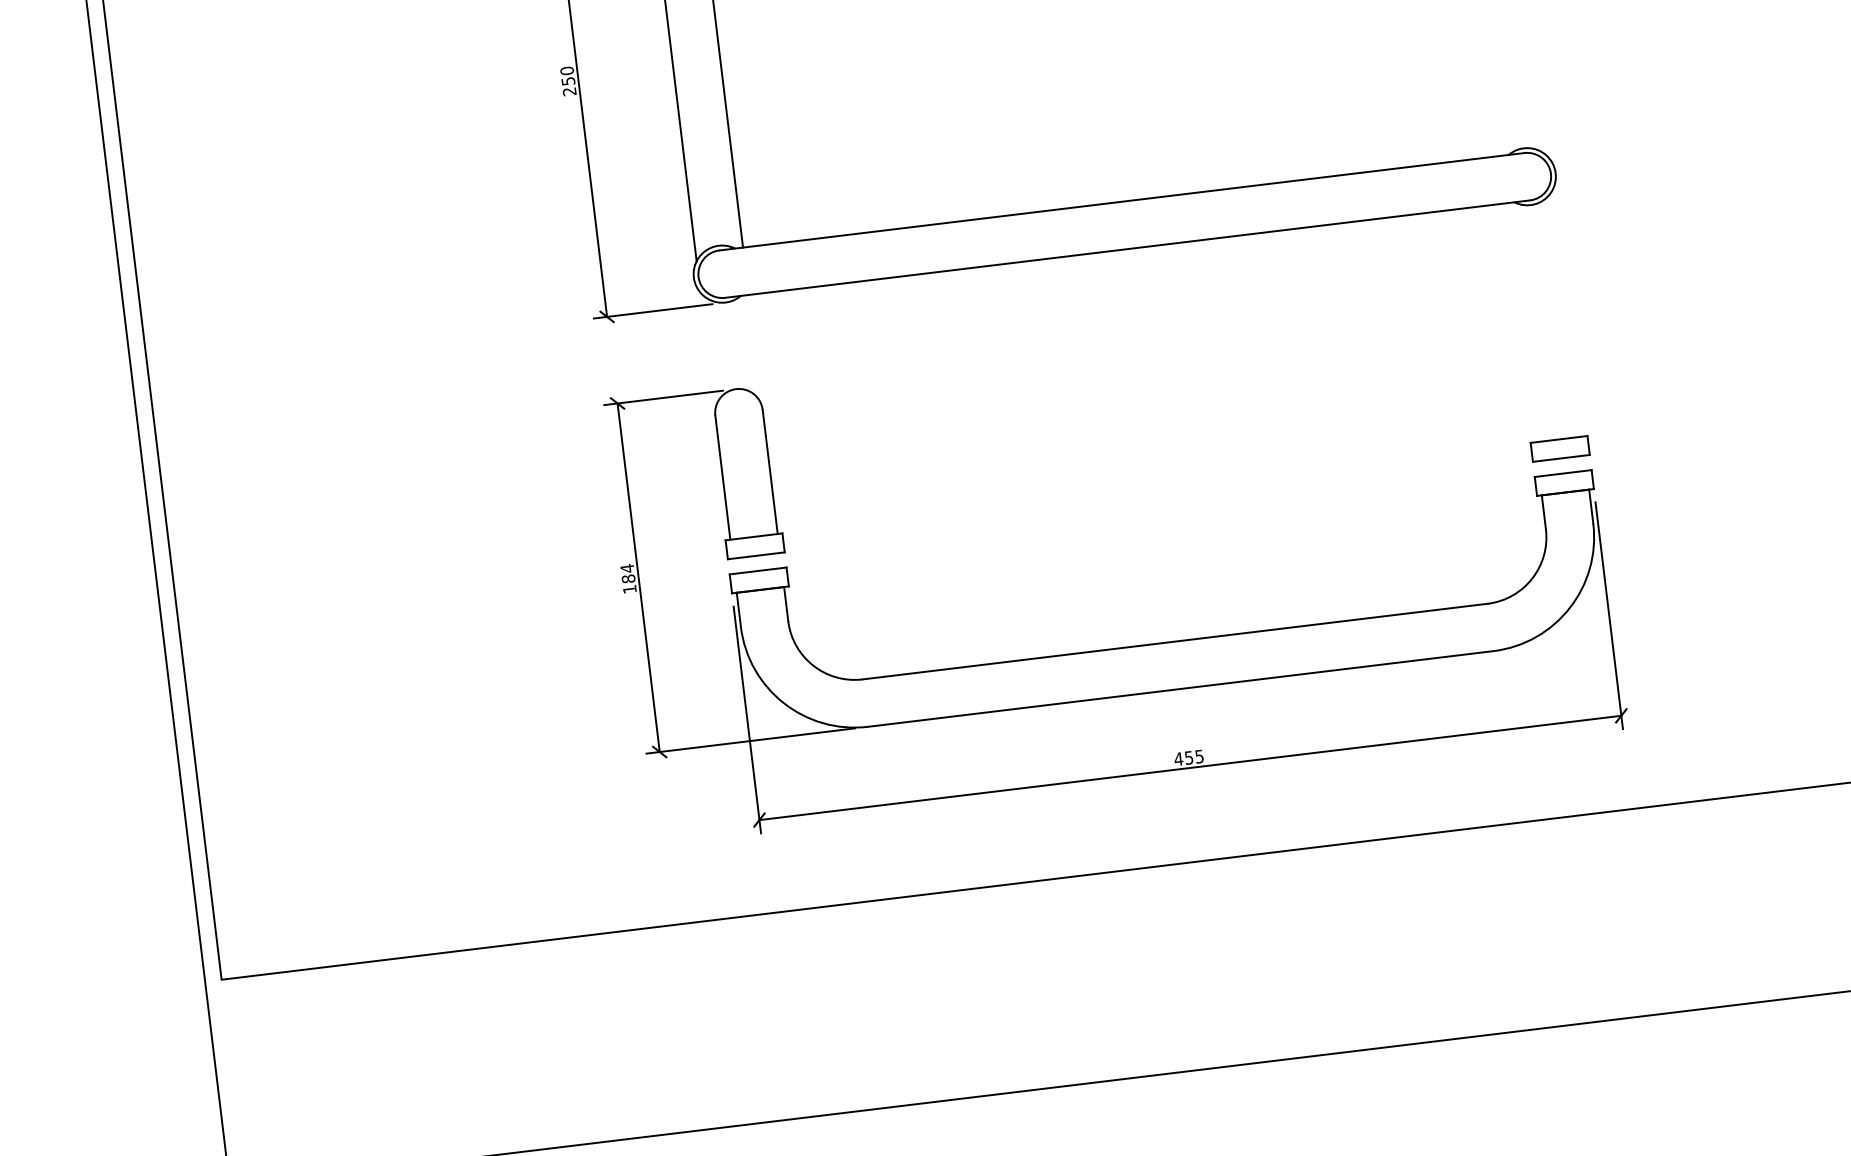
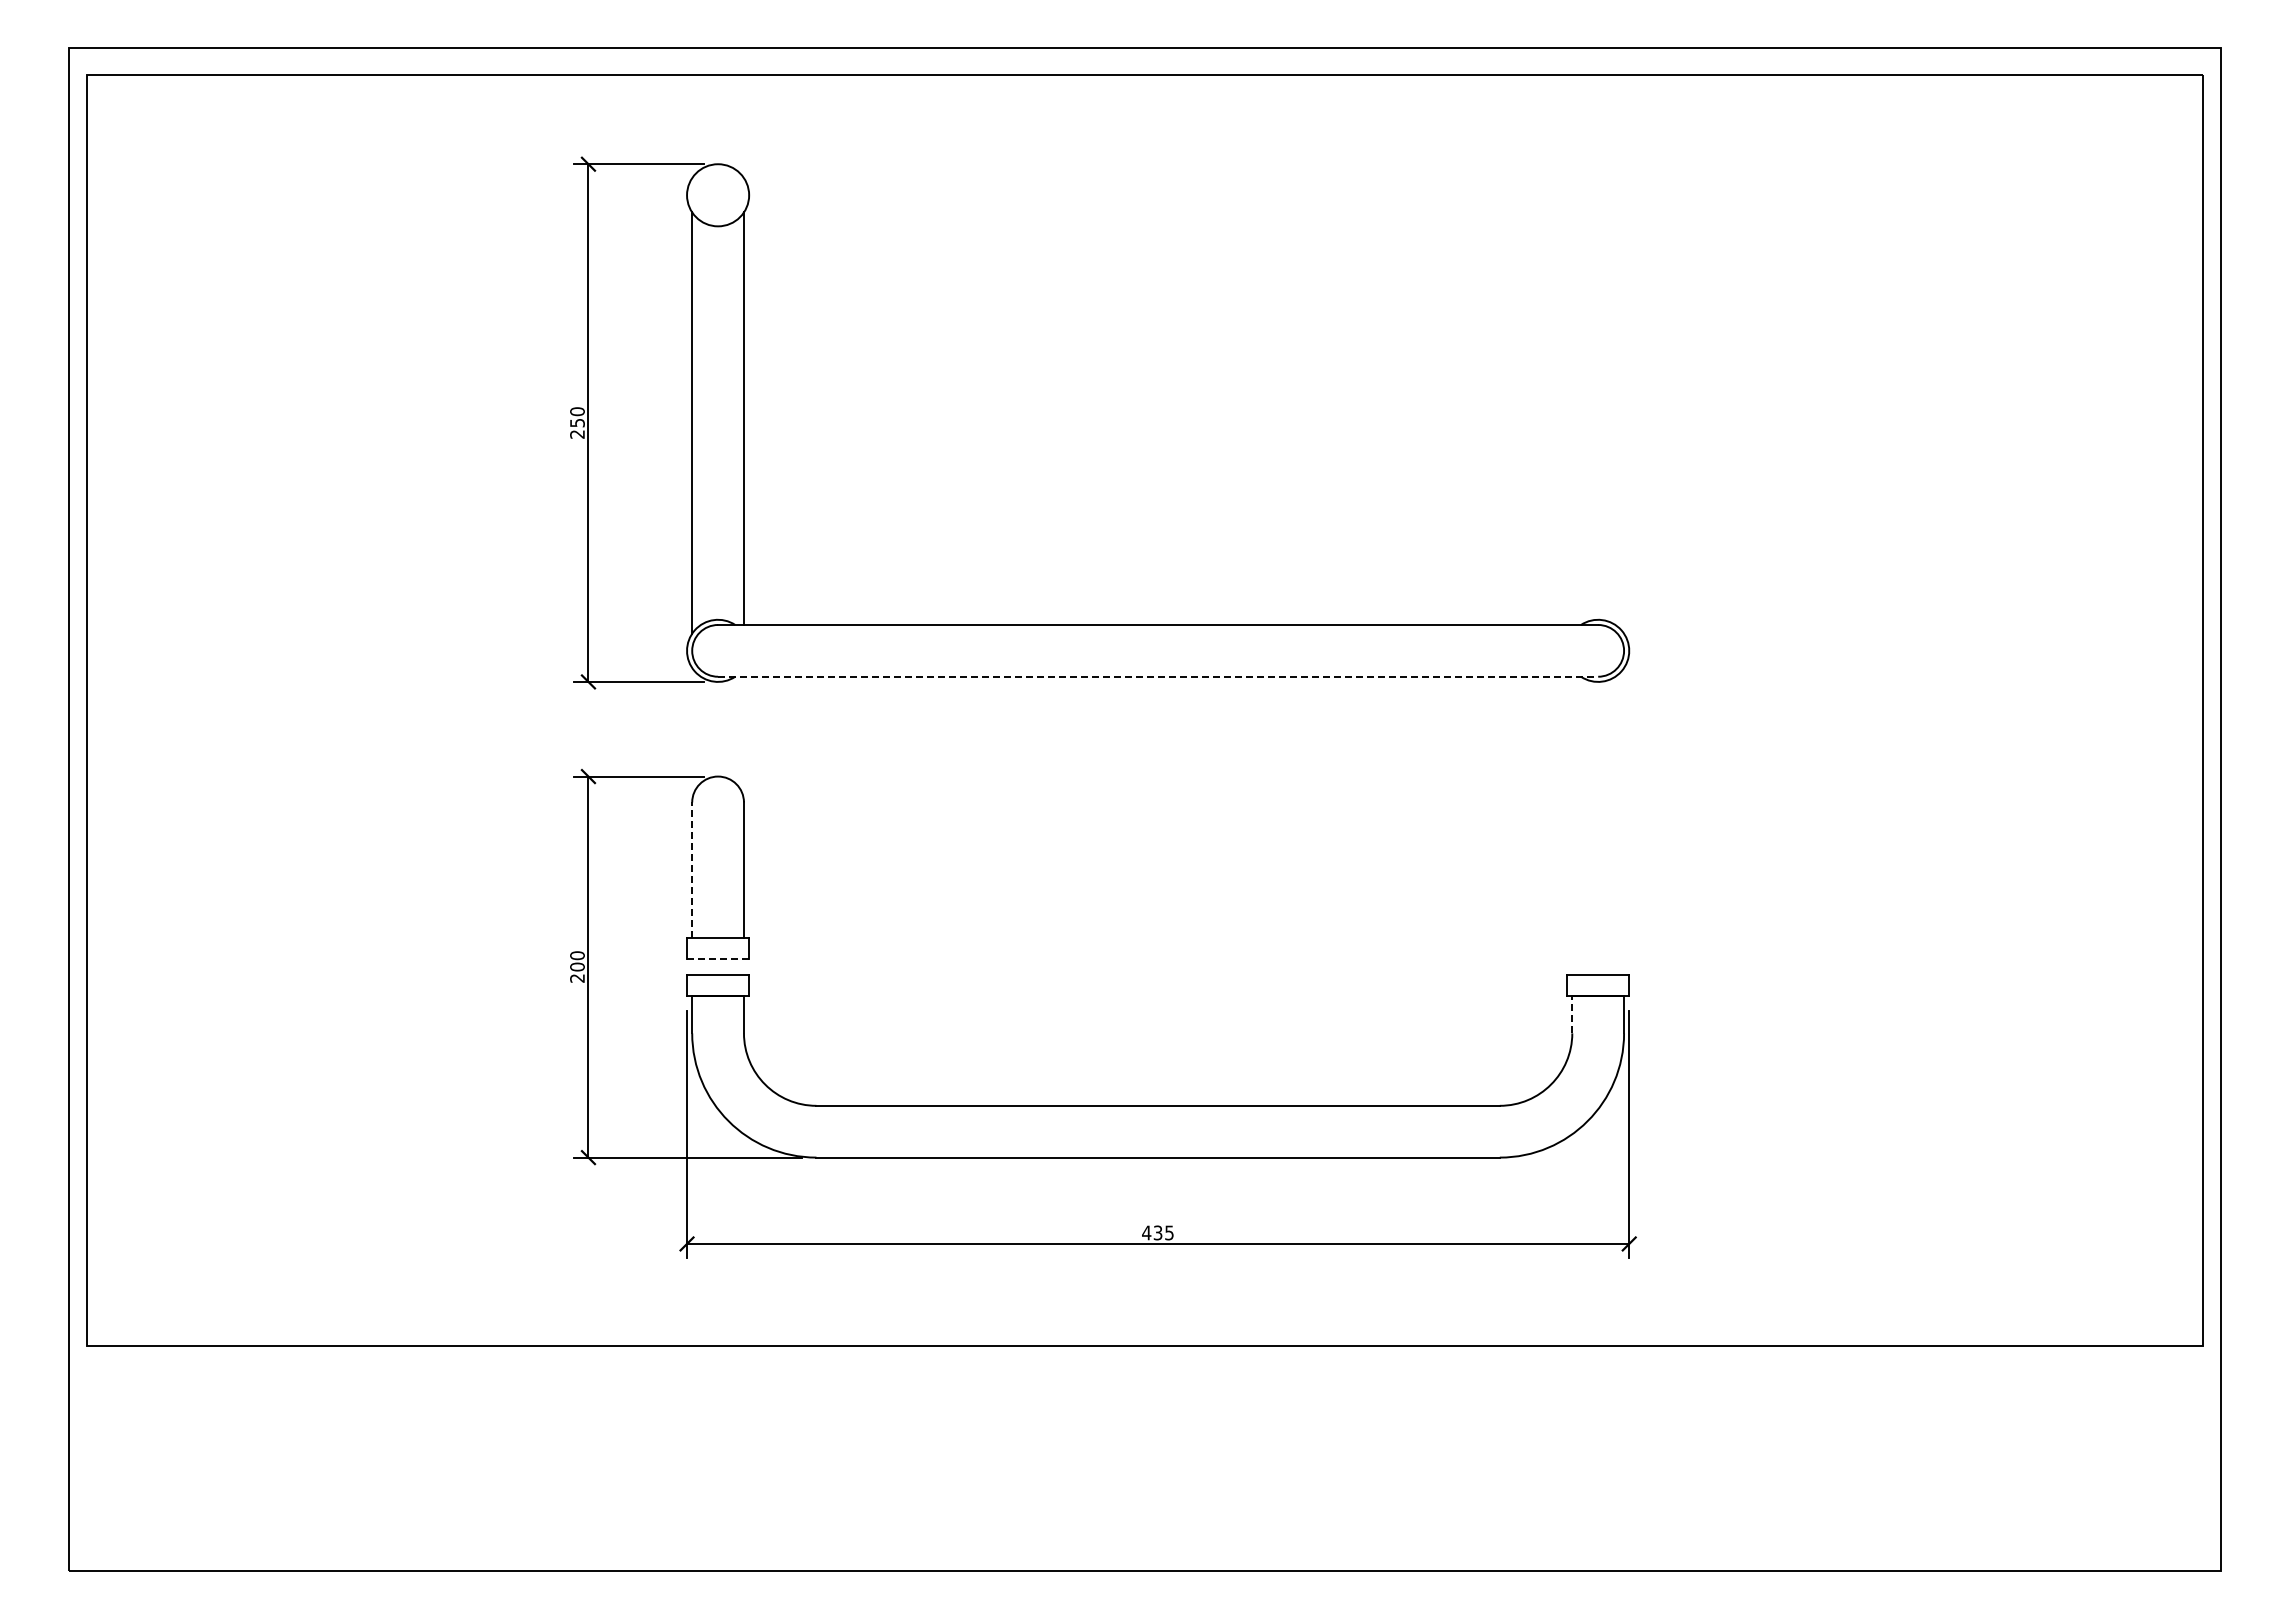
line: (1127, 248) -> (1158, 676), solid -> dashed
part: (1559, 449) -> (1597, 948), removed
line: (723, 477) -> (692, 870), solid -> dashed
line: (1544, 512) -> (1572, 1014), solid -> dashed
line: (756, 555) -> (718, 958), solid -> dashed
text: (628, 578) -> (577, 966), 184 -> 200
text: (1189, 757) -> (1158, 1232), 455 -> 435

